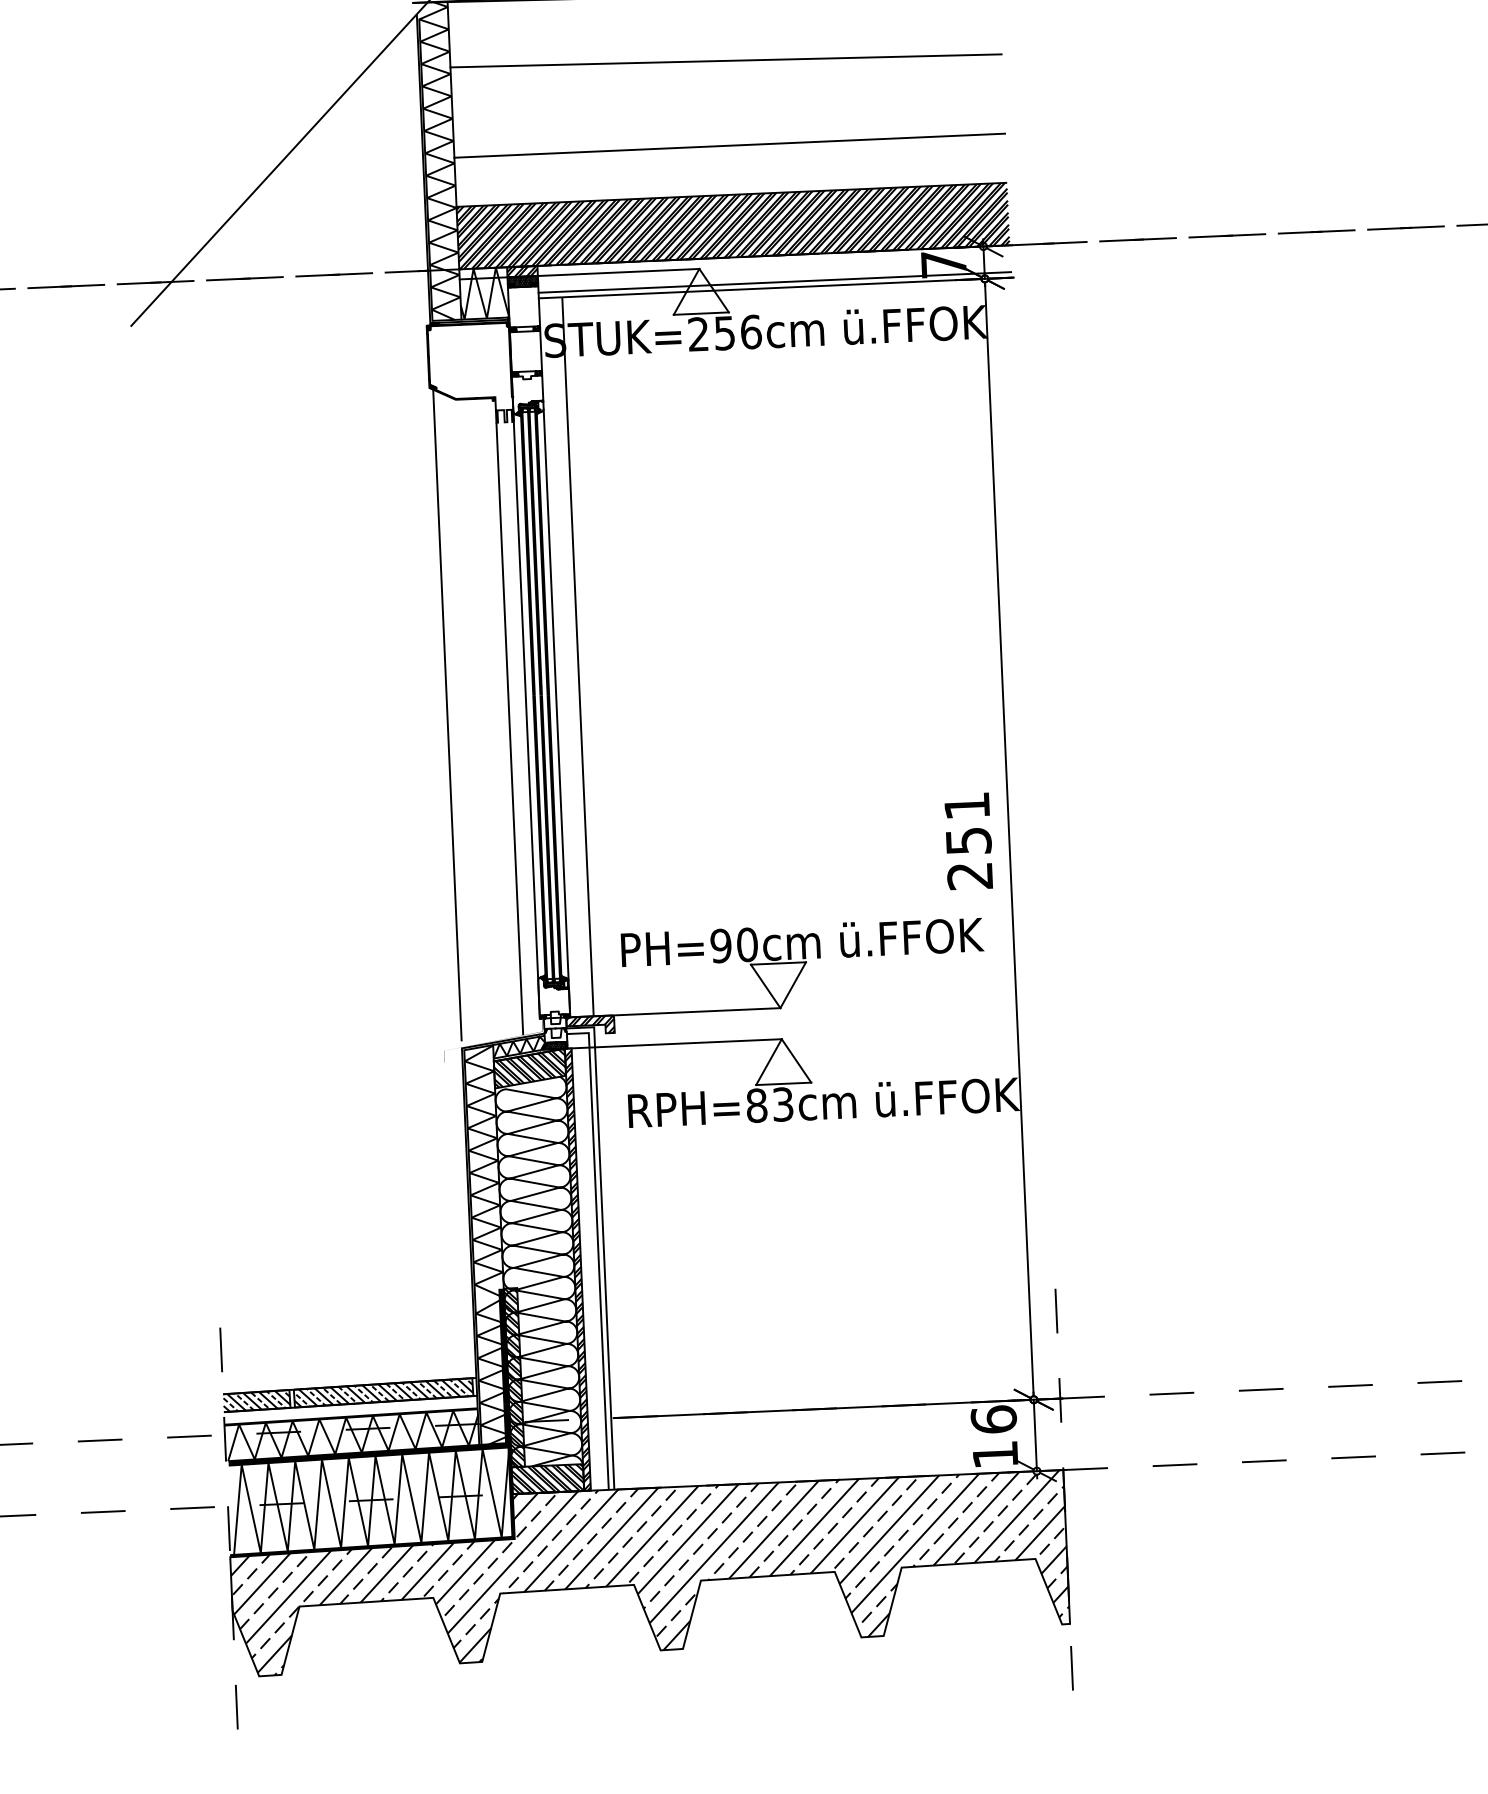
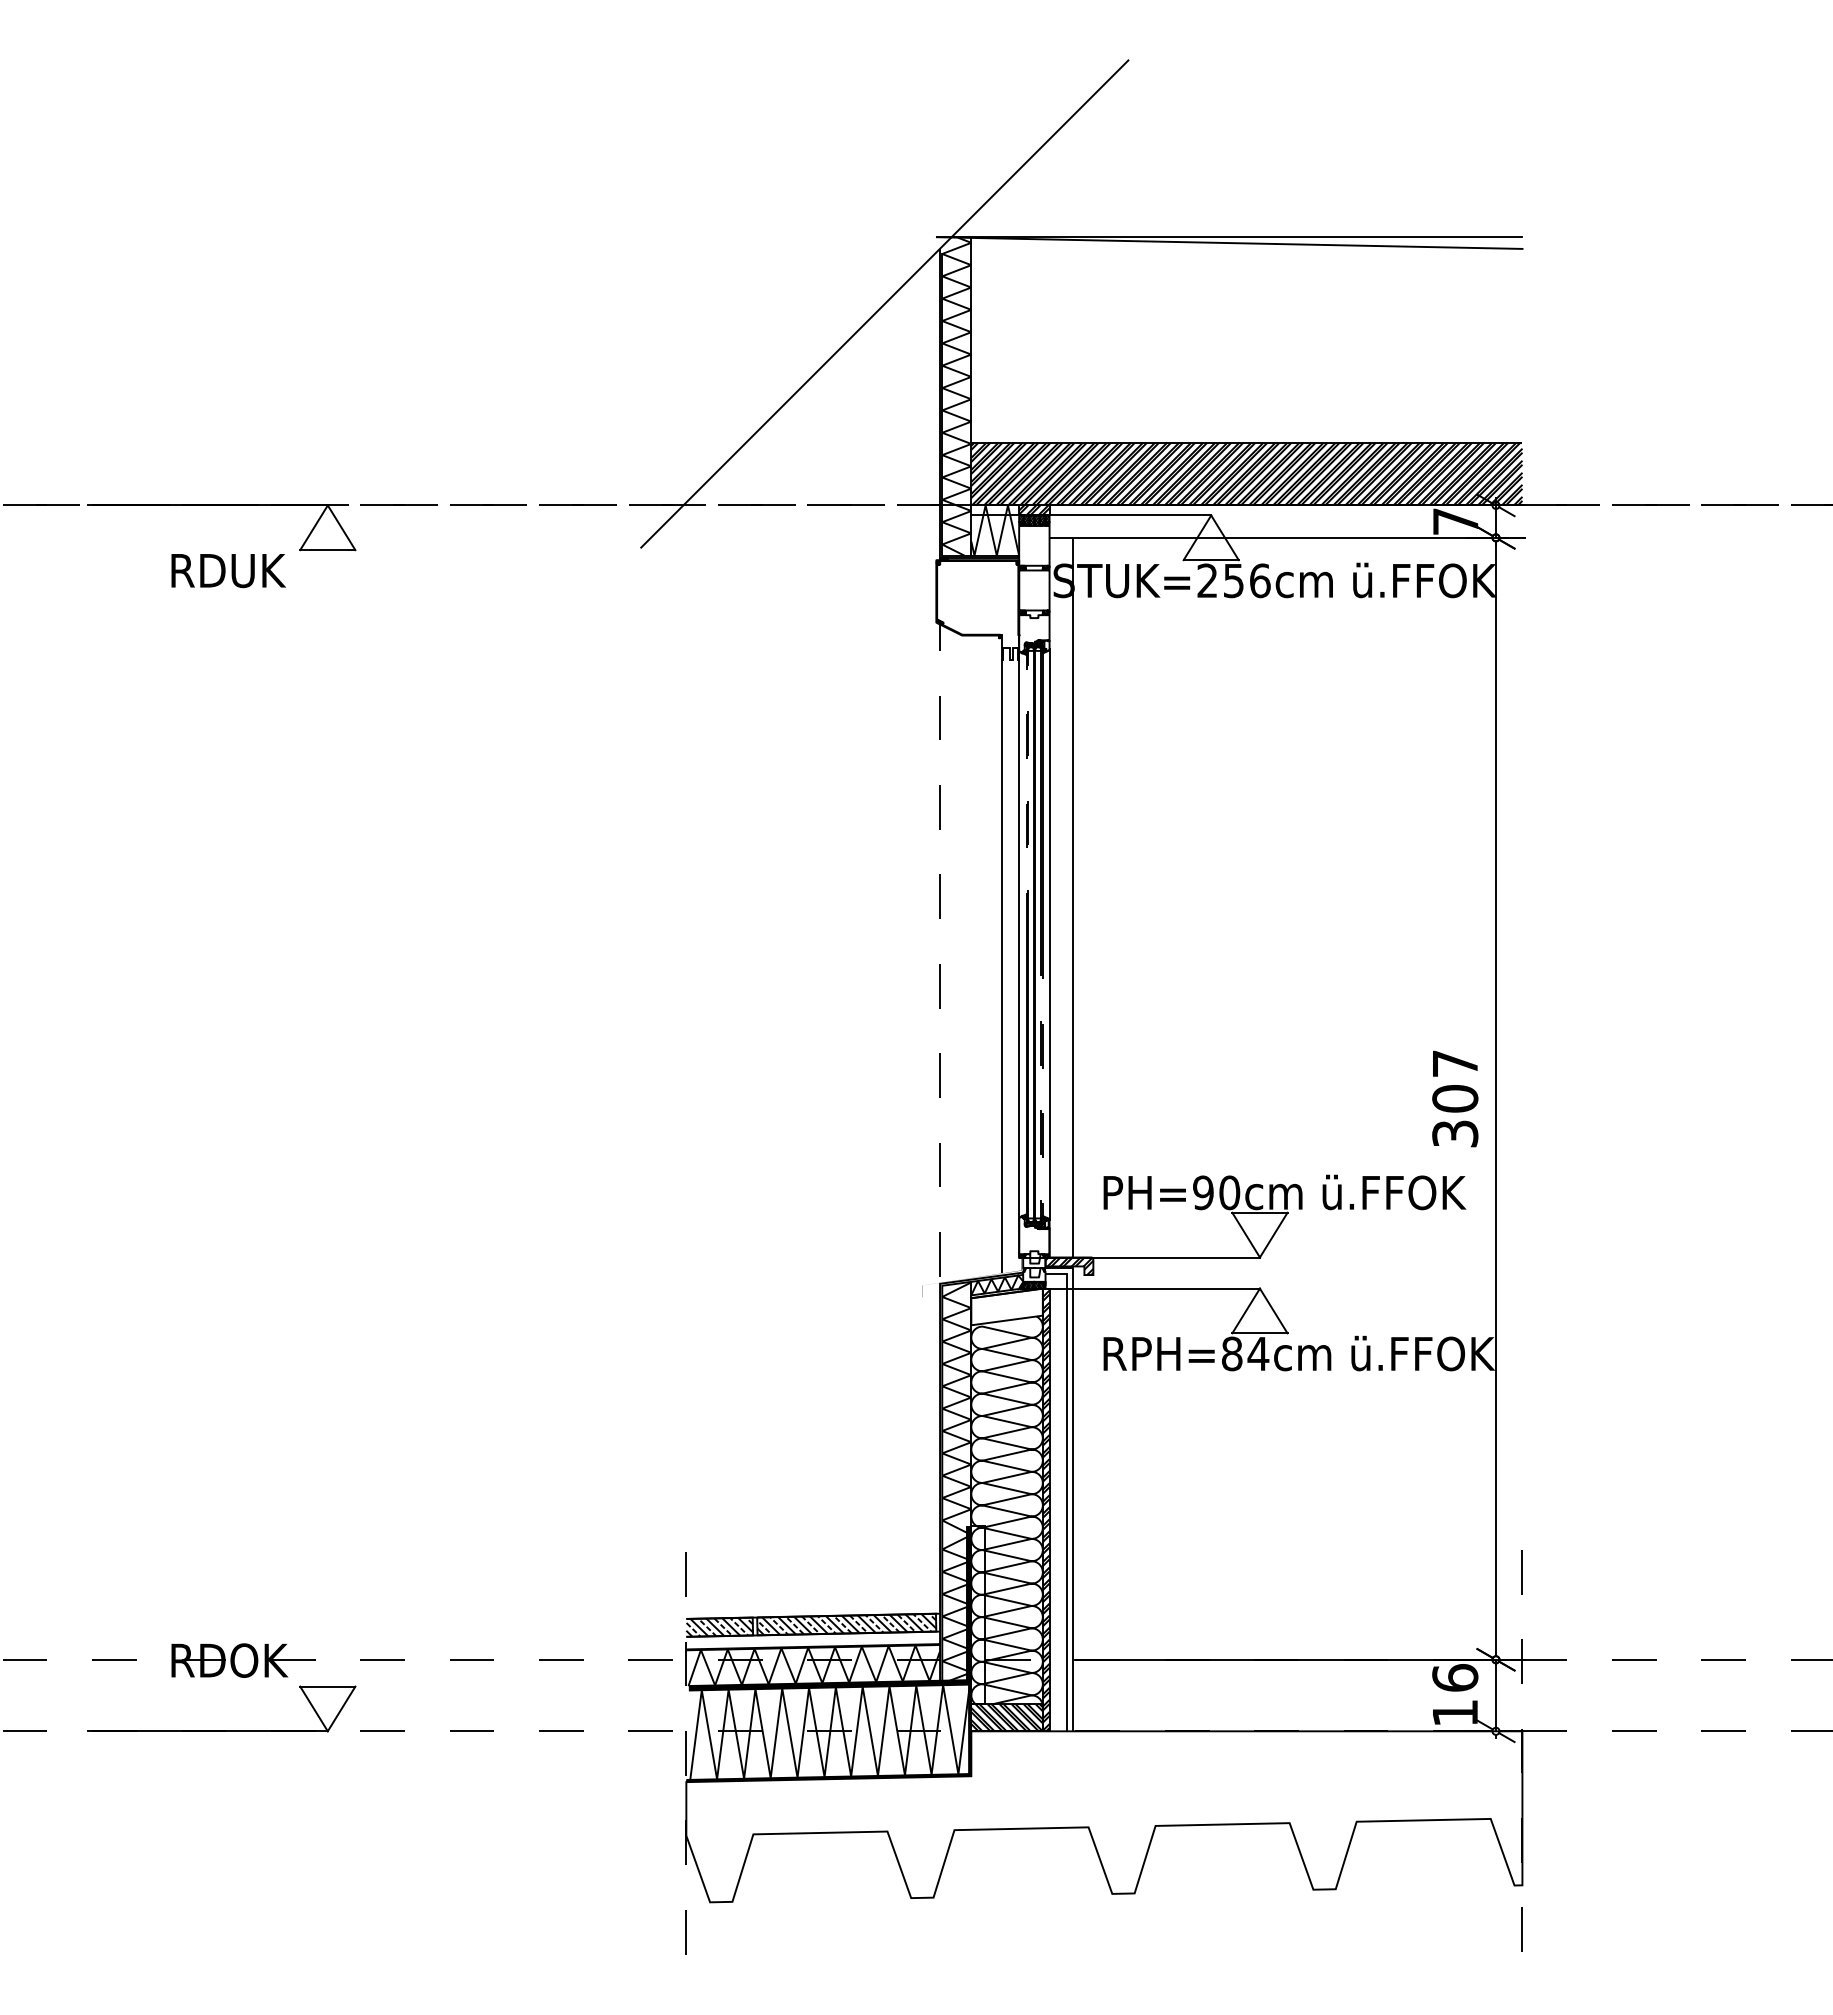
line: (725, 60) -> (1246, 308), removed
line: (729, 145) -> (1246, 393), removed
line: (774, 282) -> (1285, 532), removed
line: (521, 407) -> (1027, 646), solid -> dashed
line: (447, 715) -> (940, 950), solid -> dashed
text: (968, 840) -> (1455, 1098), 251 -> 307
line: (560, 982) -> (1041, 1222), solid -> dashed
hatch: (529, 1068) -> (1006, 1306), removed
text: (783, 1104) -> (1258, 1353), RPH=83cm -> RPH=84cm
hatch: (513, 1377) -> (977, 1614), removed
hatch: (649, 1573) -> (1104, 1816), removed

